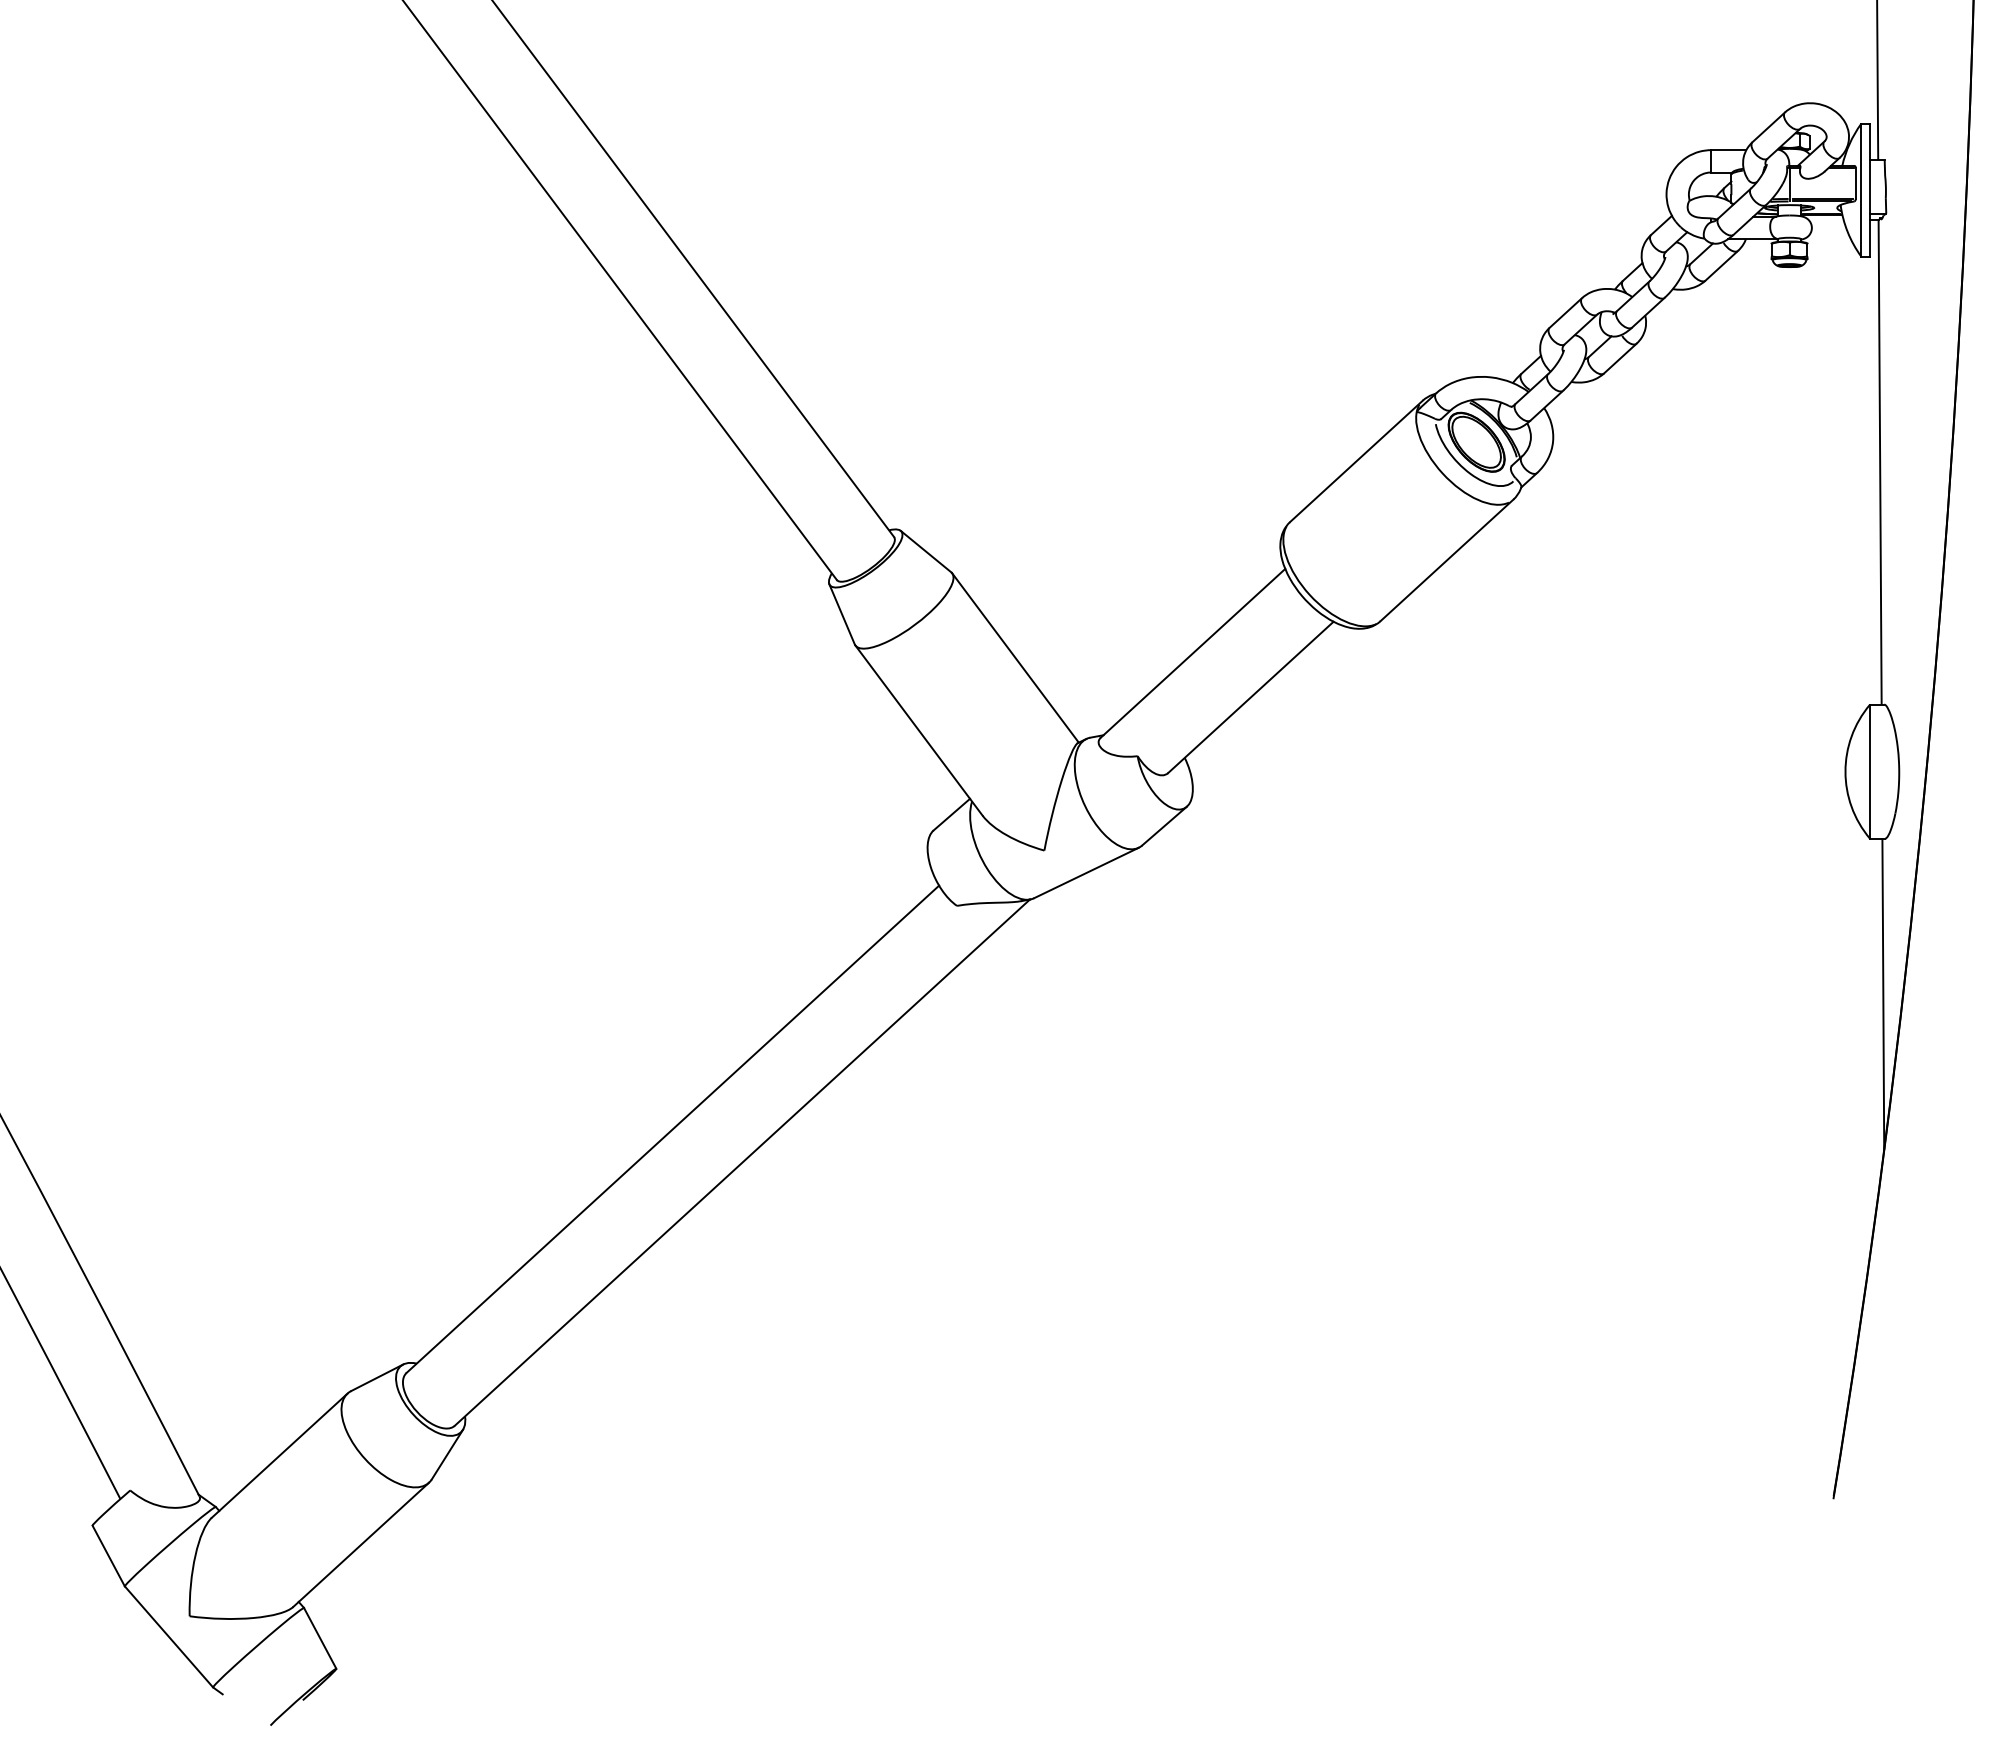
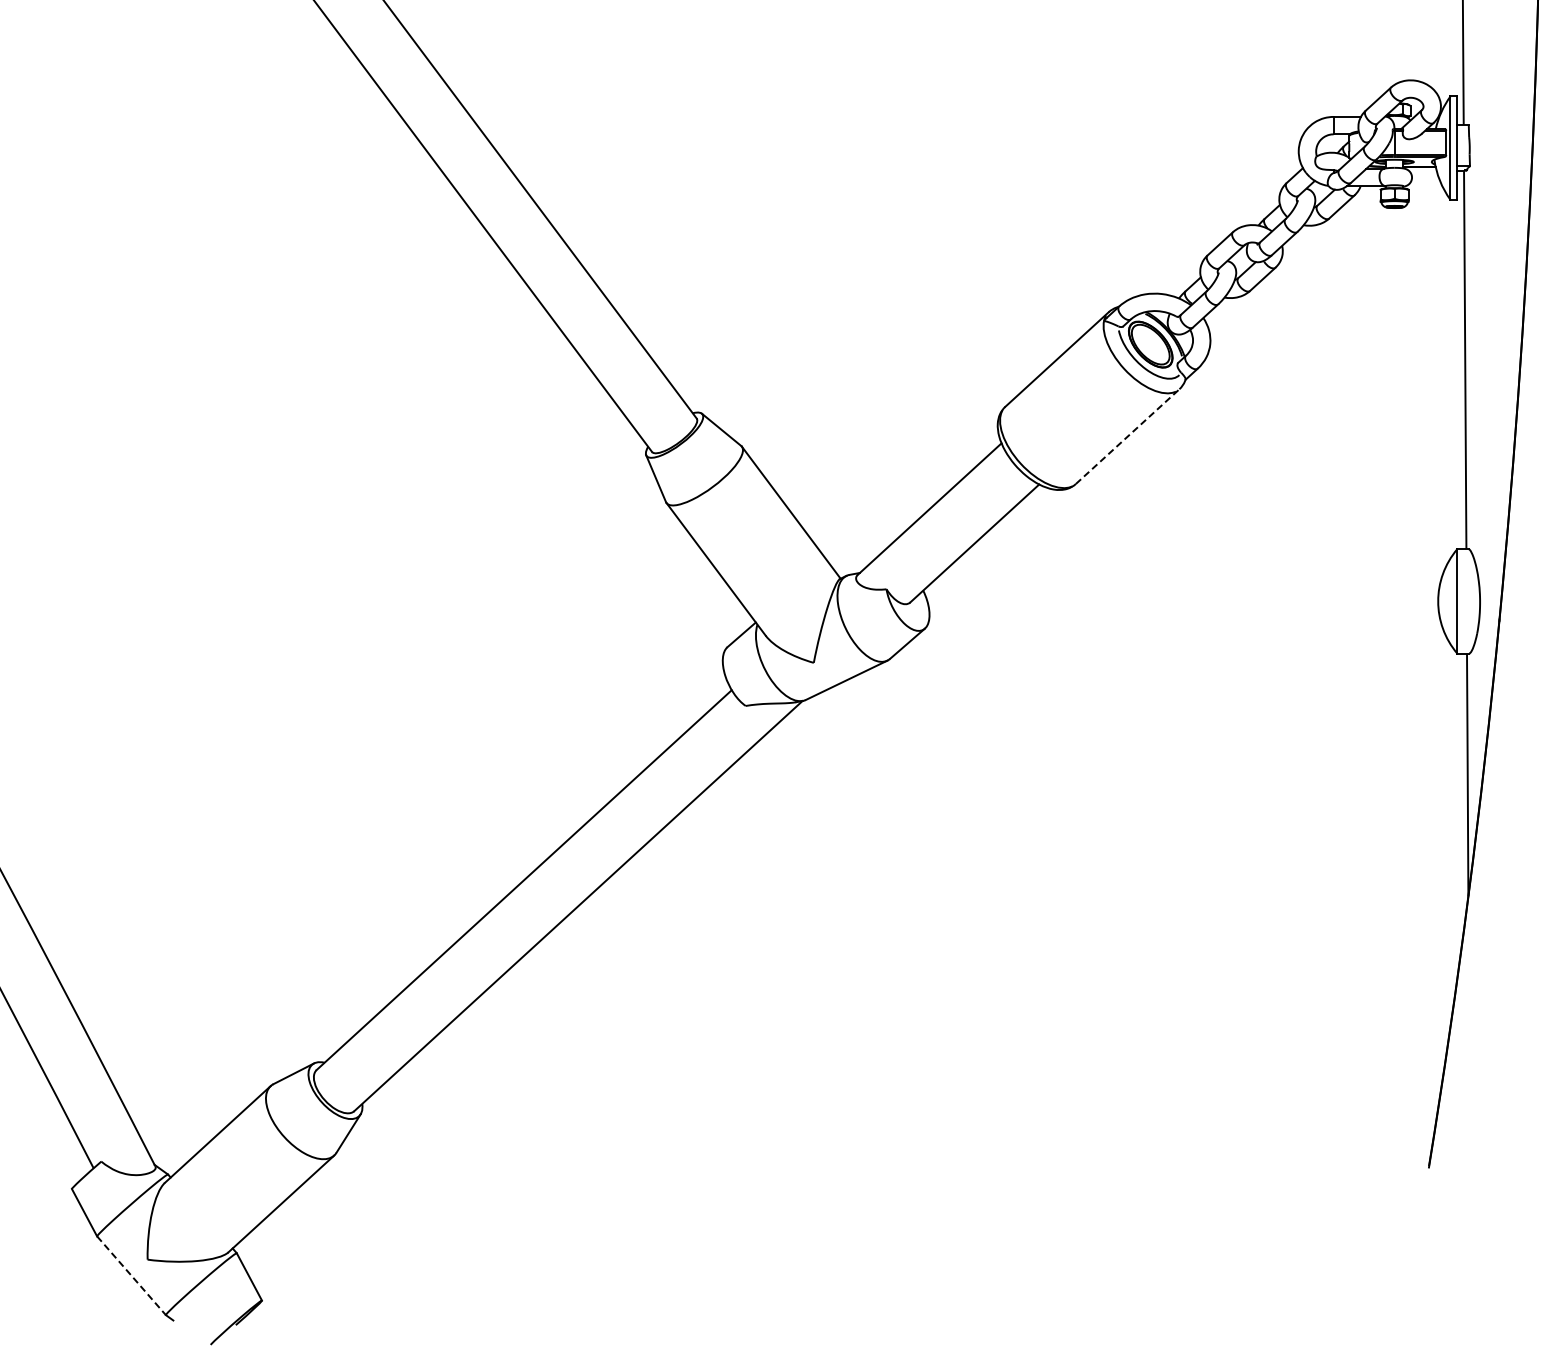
line: (1448, 560) -> (1128, 436), solid -> dashed
line: (168, 1637) -> (131, 1276), solid -> dashed

